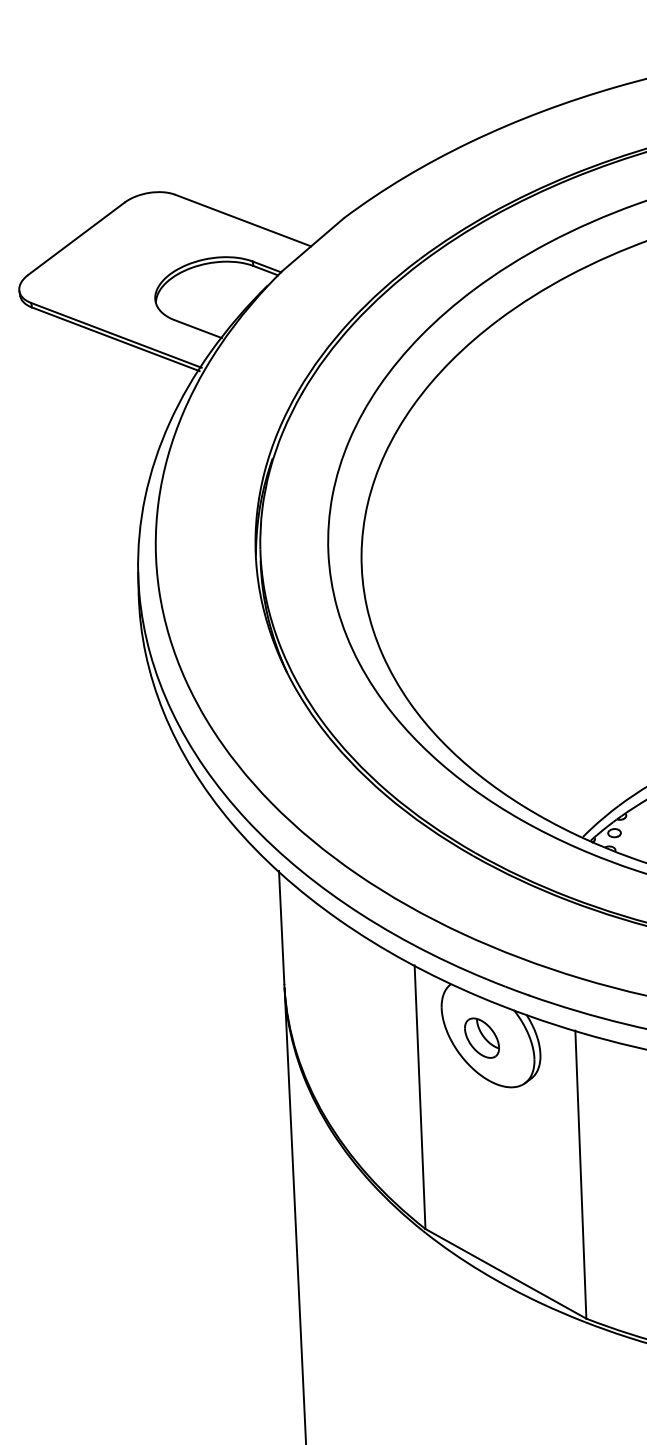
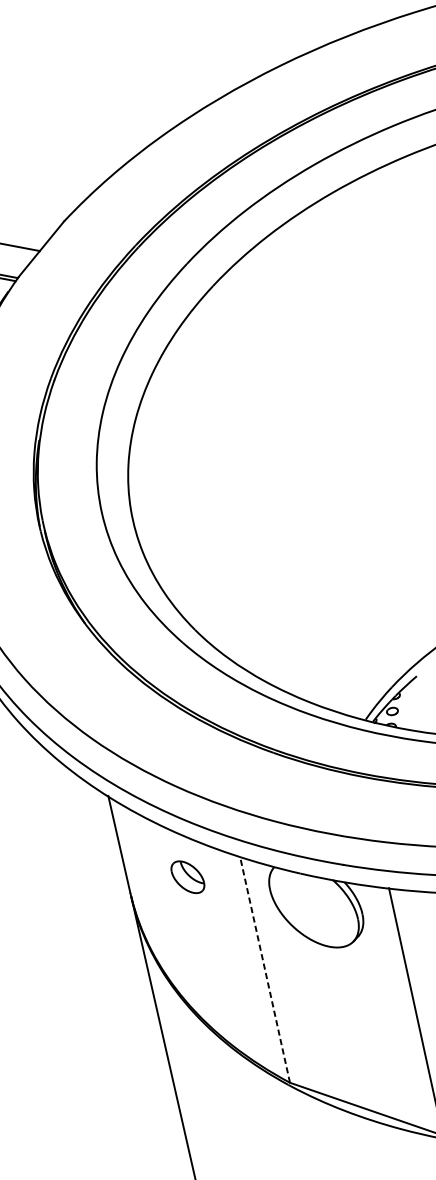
part: (481, 1037) -> (187, 876), moved
line: (420, 1097) -> (265, 969), solid -> dashed

